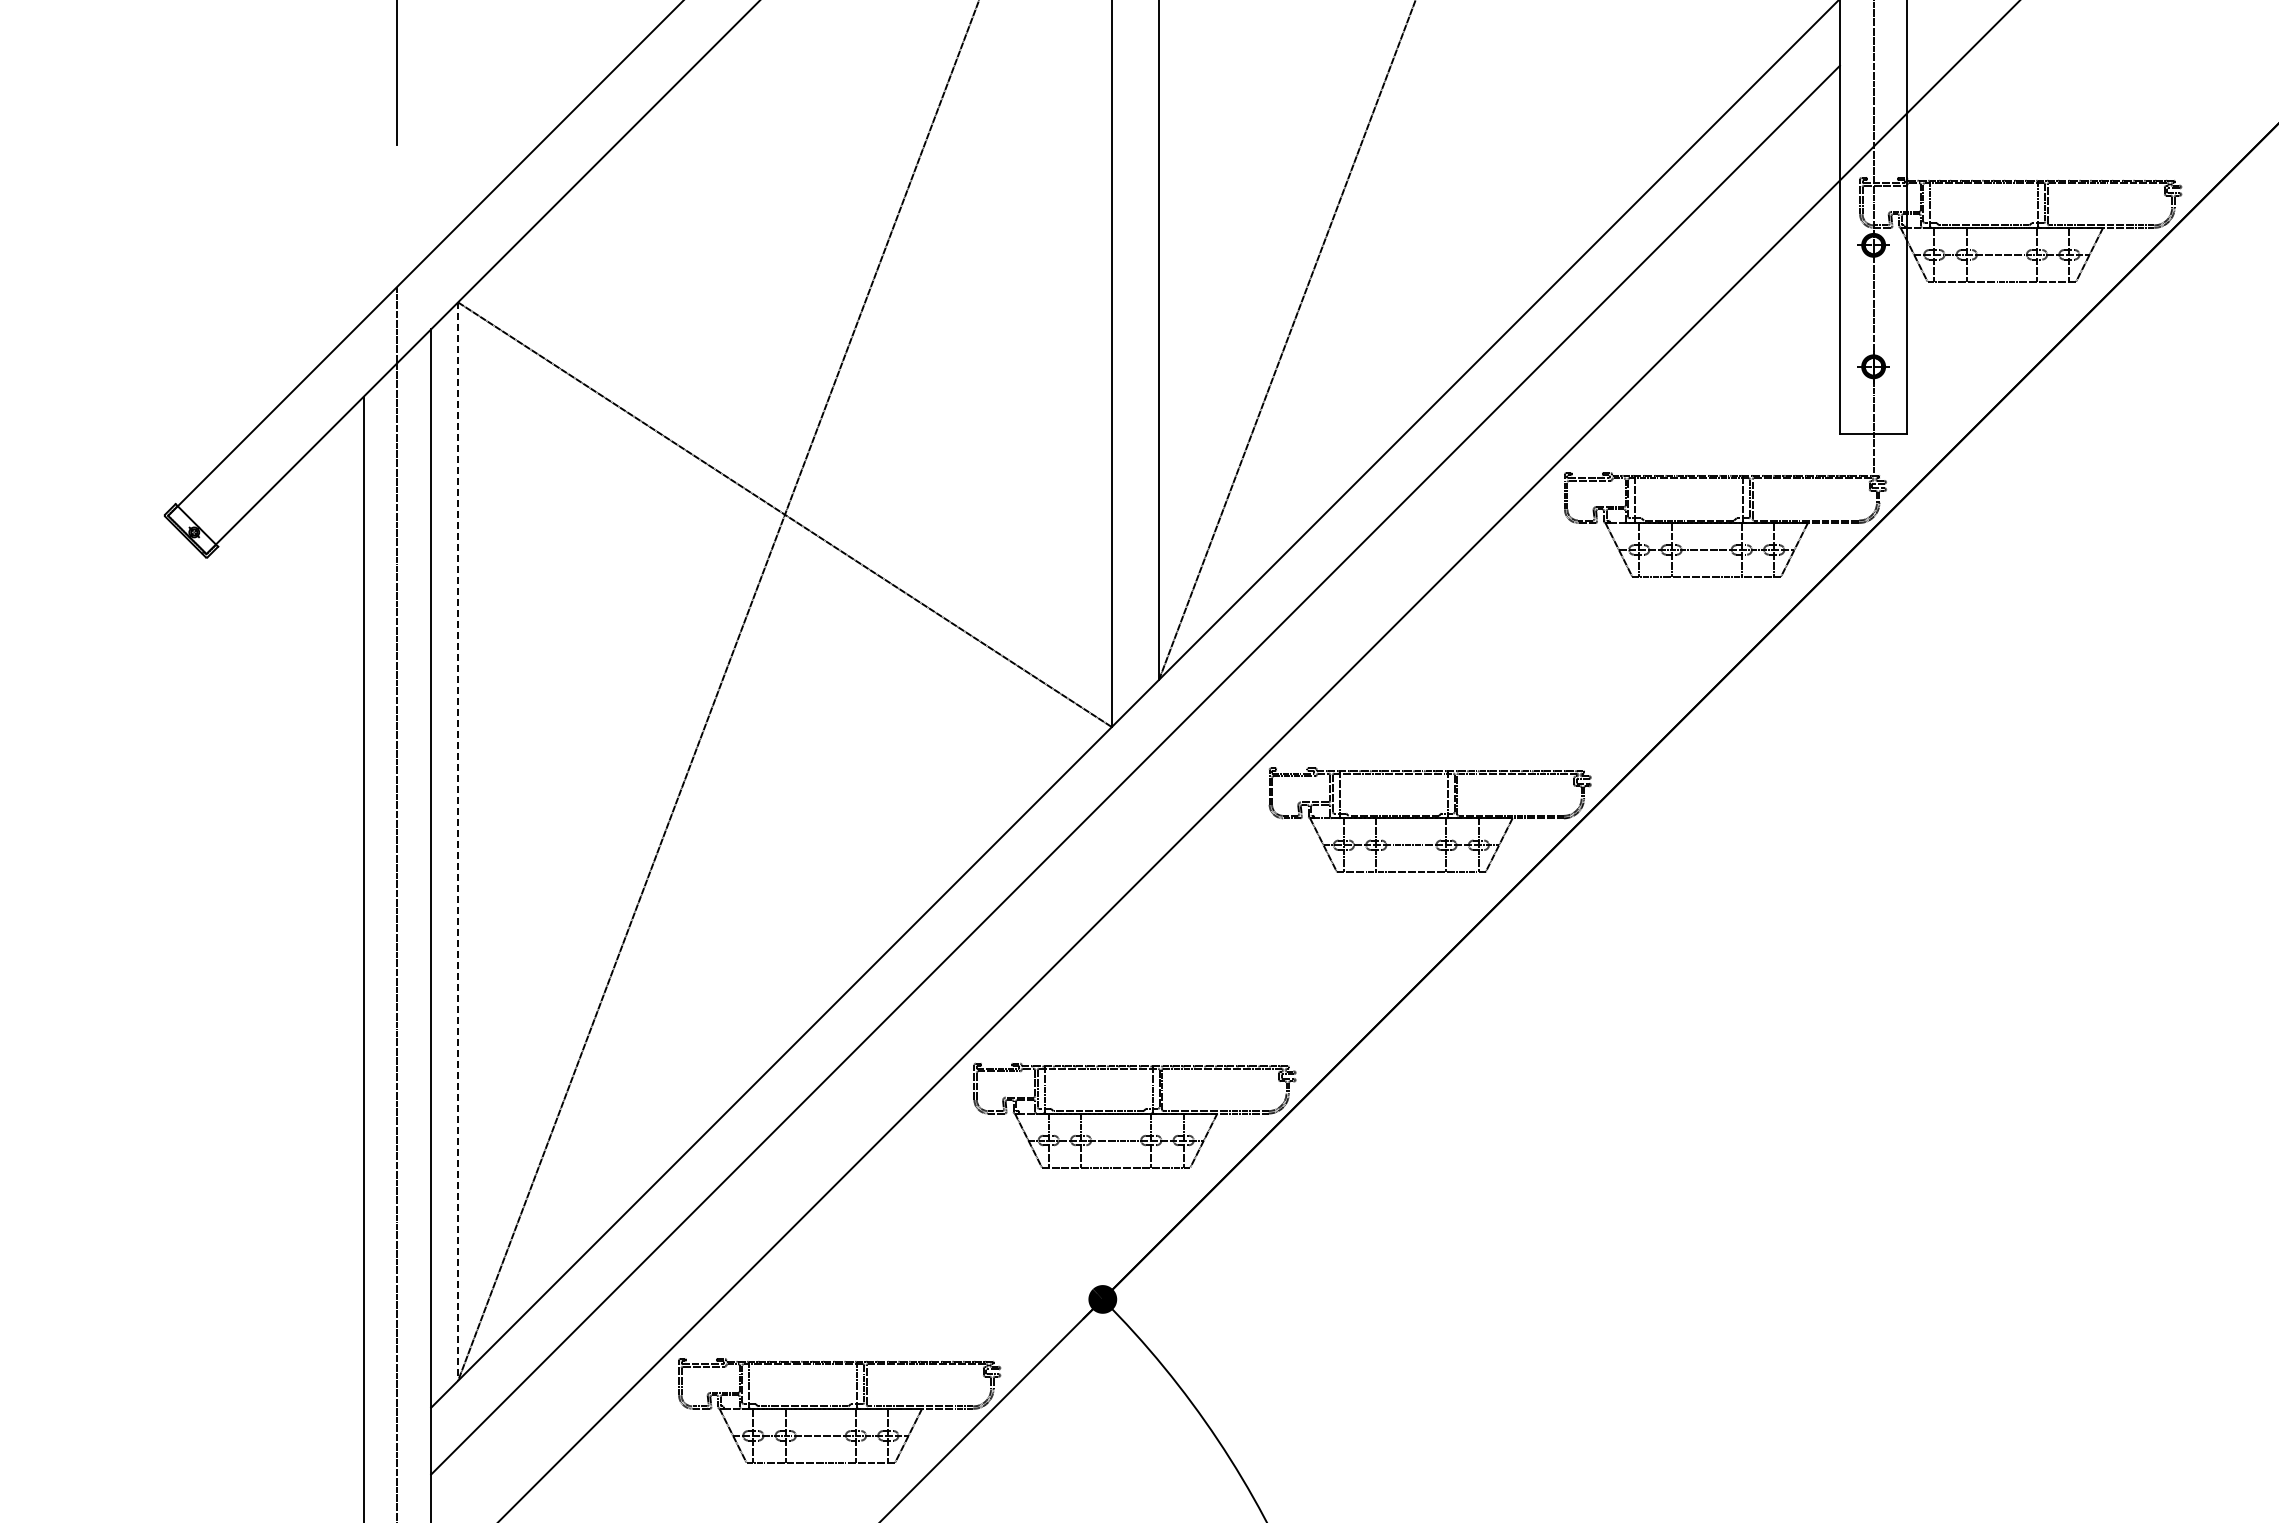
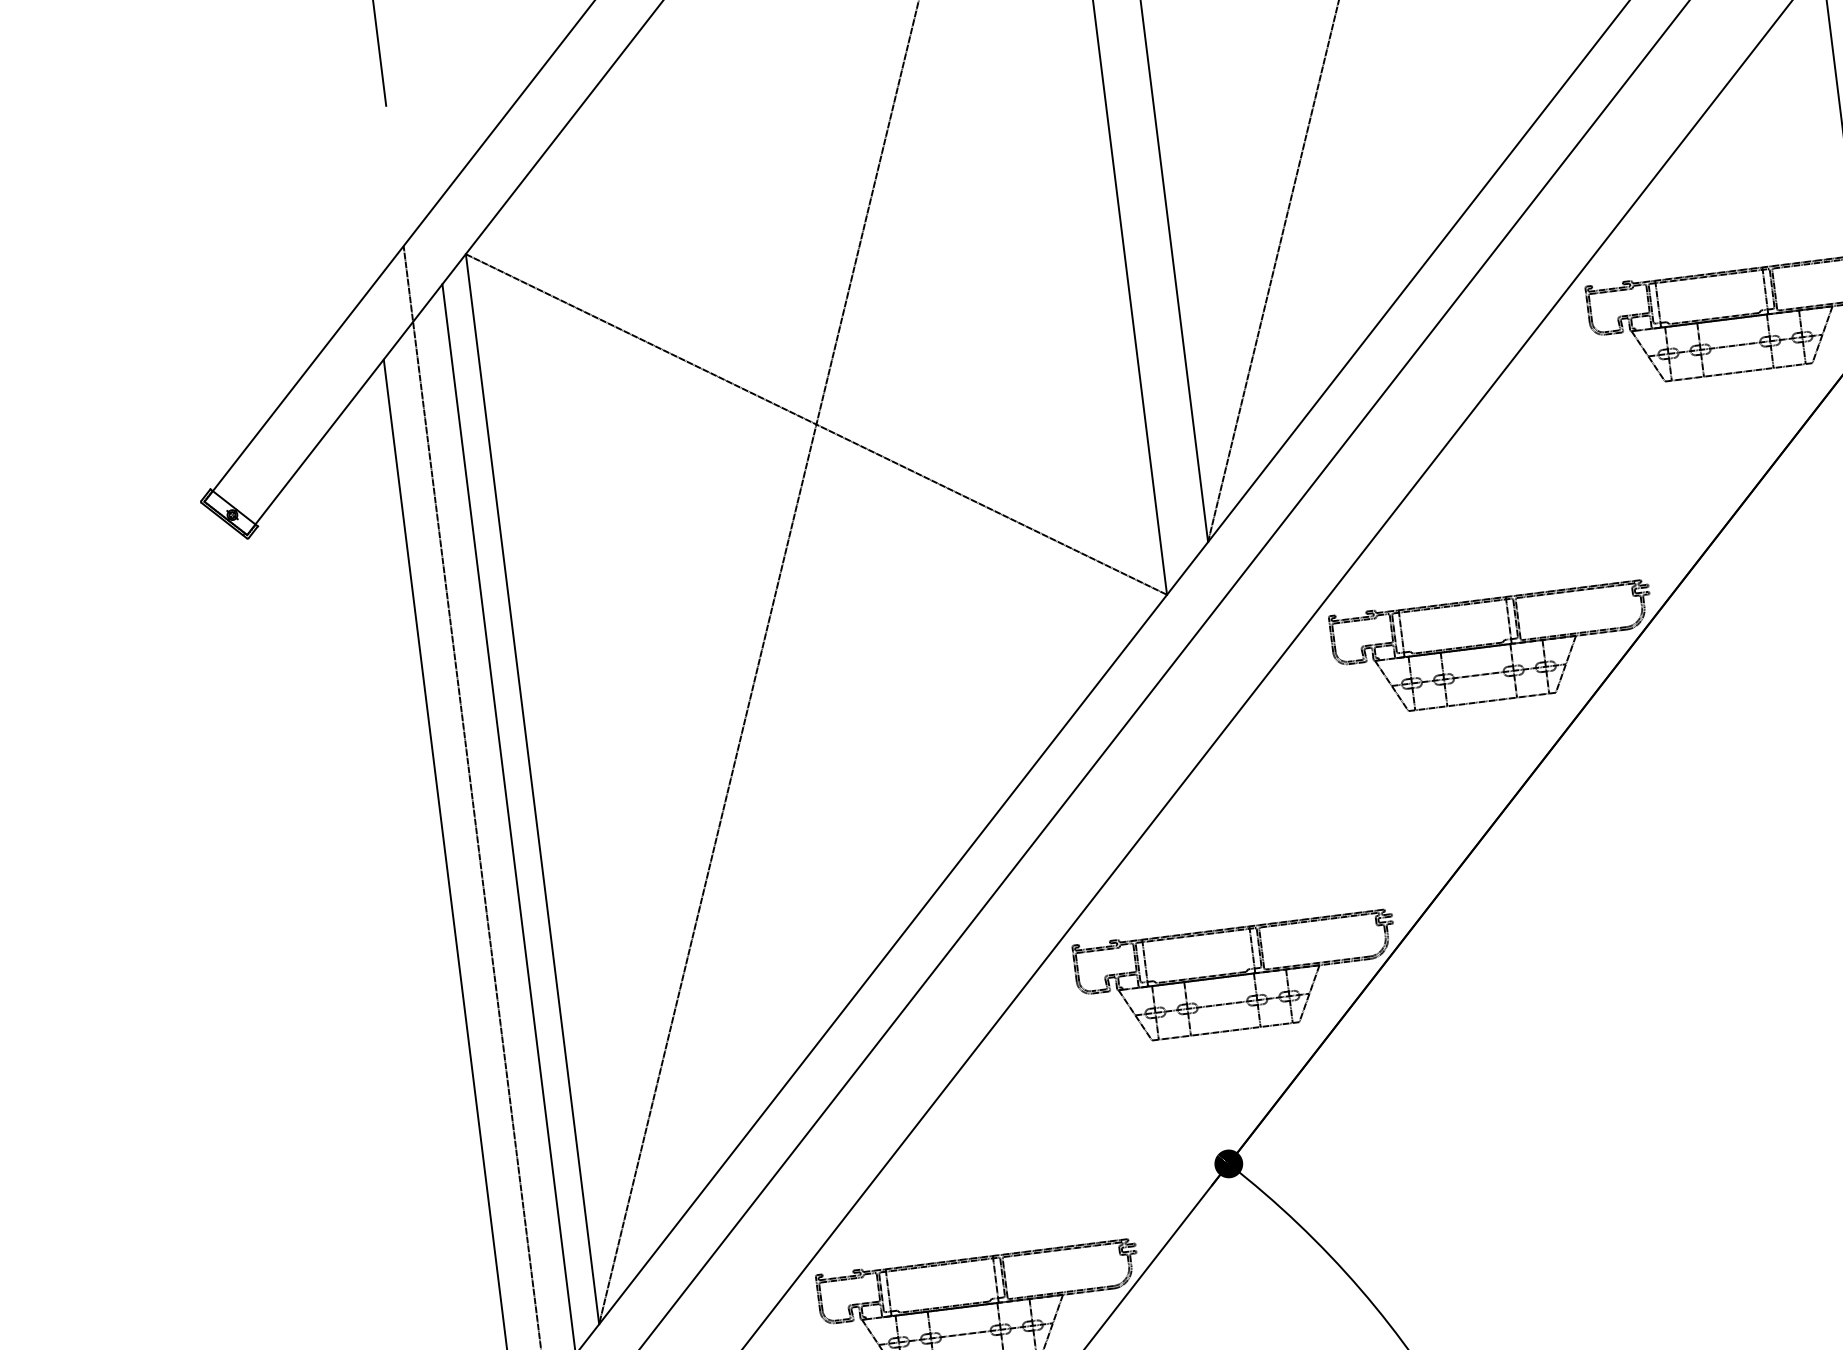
line: (458, 842) -> (532, 790), dashed -> solid

